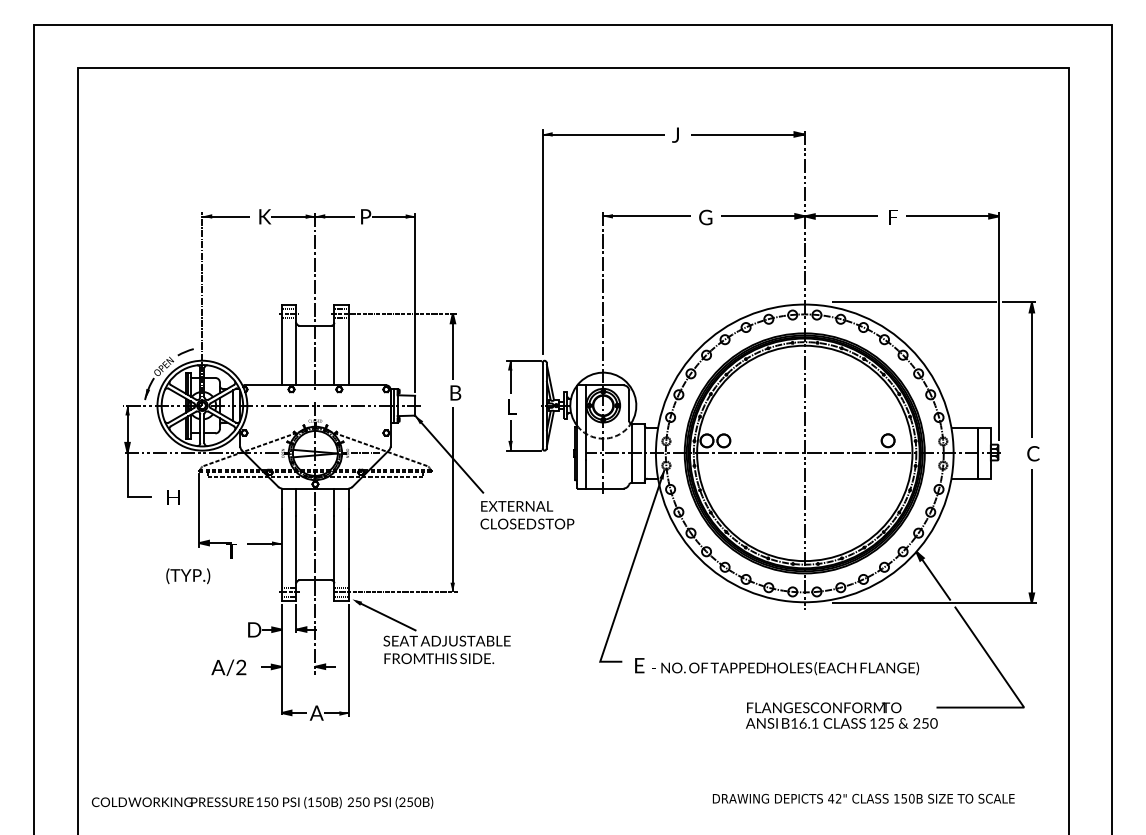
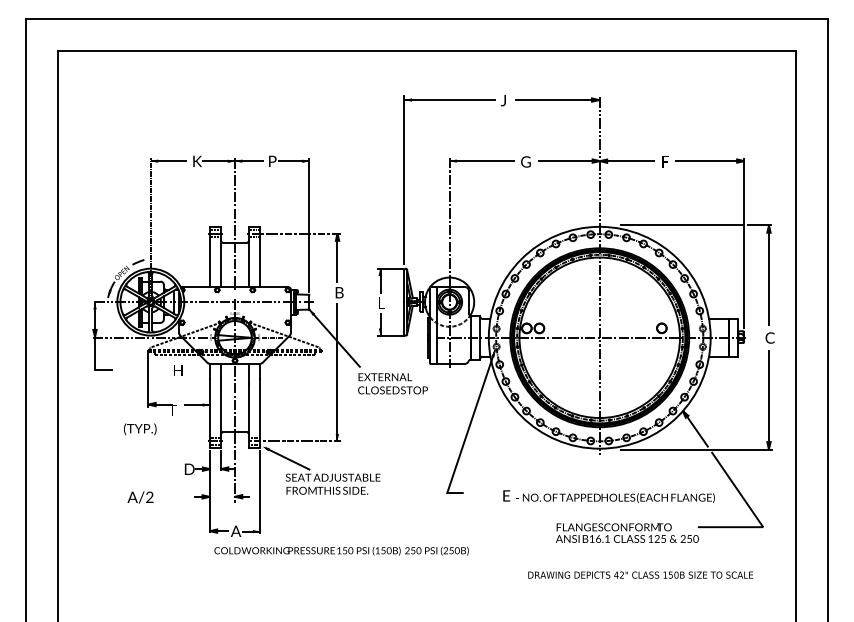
text: (173, 497) -> (178, 370), moved
text: (776, 666) -> (608, 496), moved
text: (228, 667) -> (140, 497), moved
text: (863, 797) -> (640, 574), moved
text: (262, 801) -> (341, 550), moved

